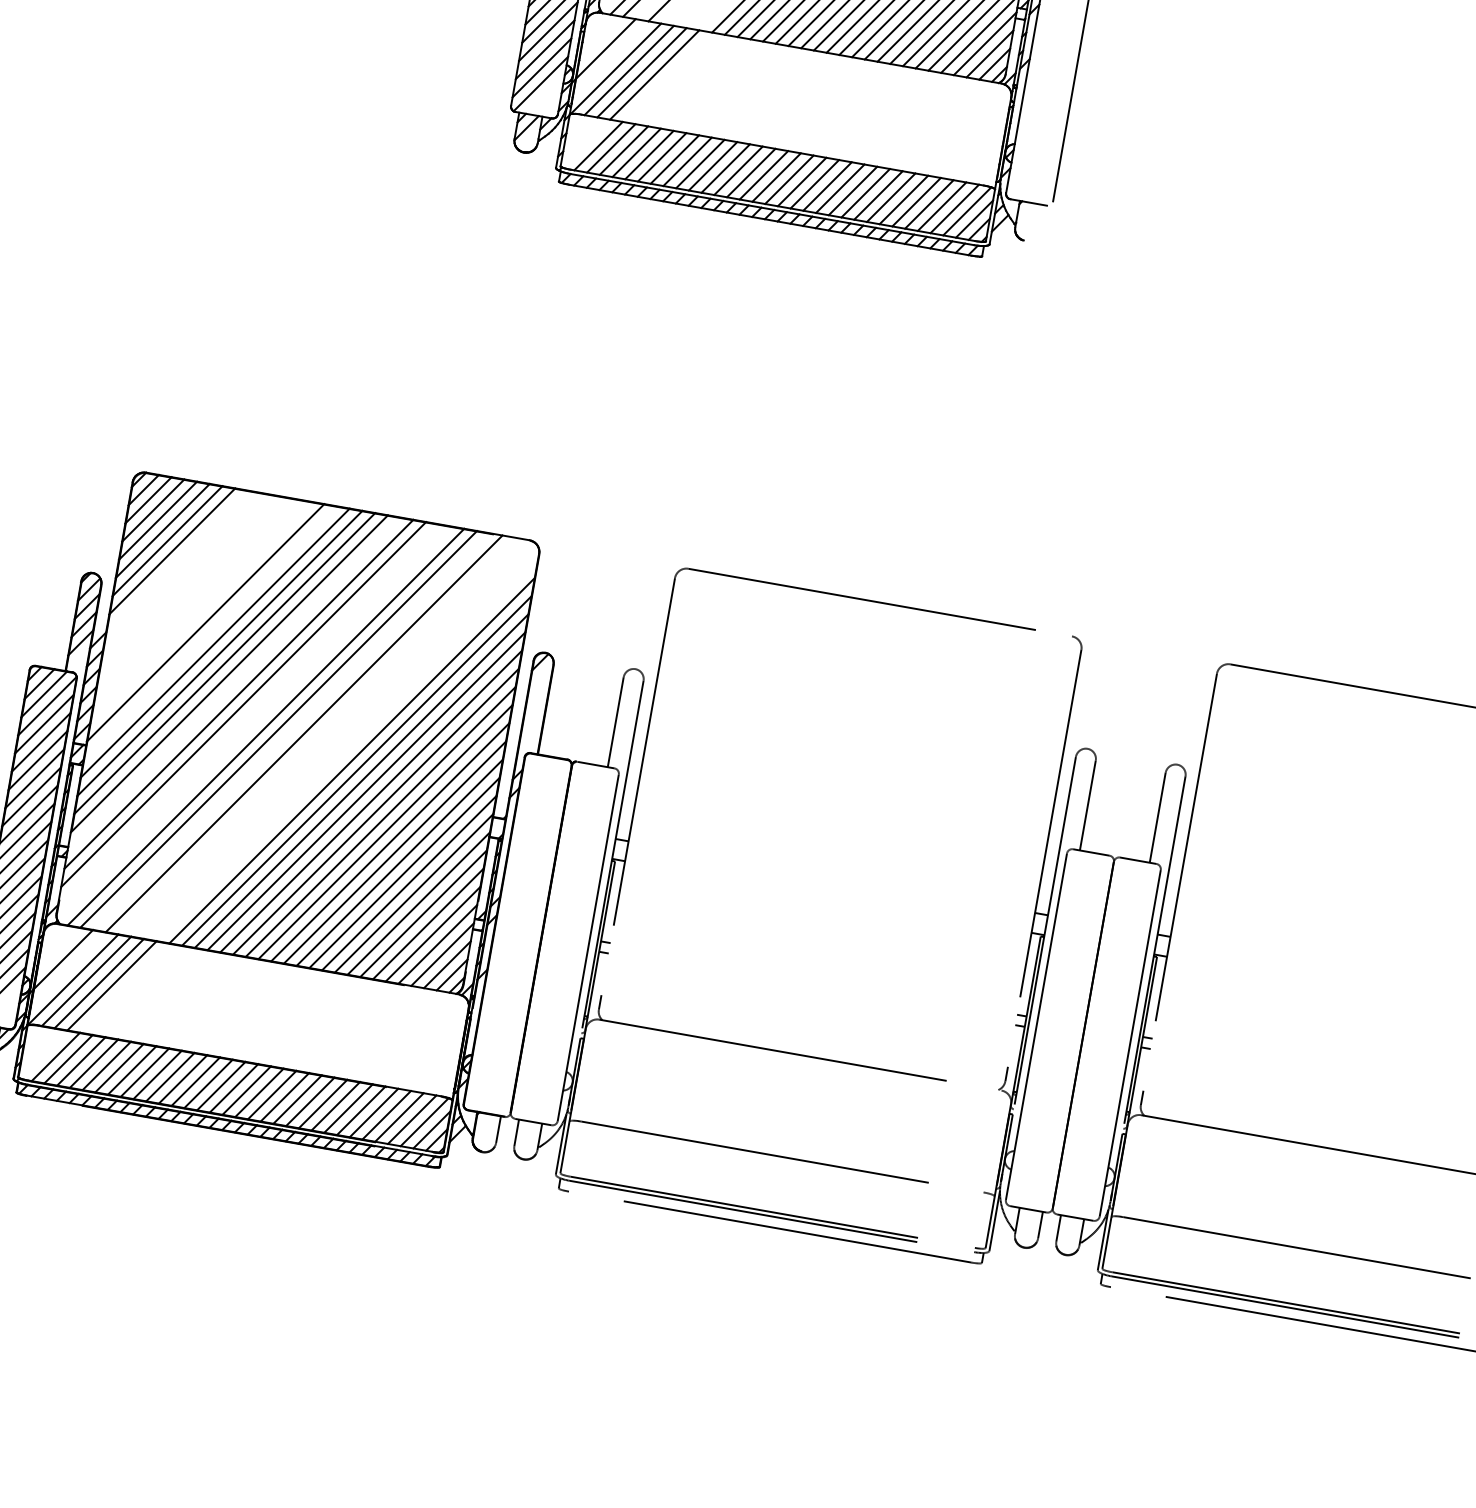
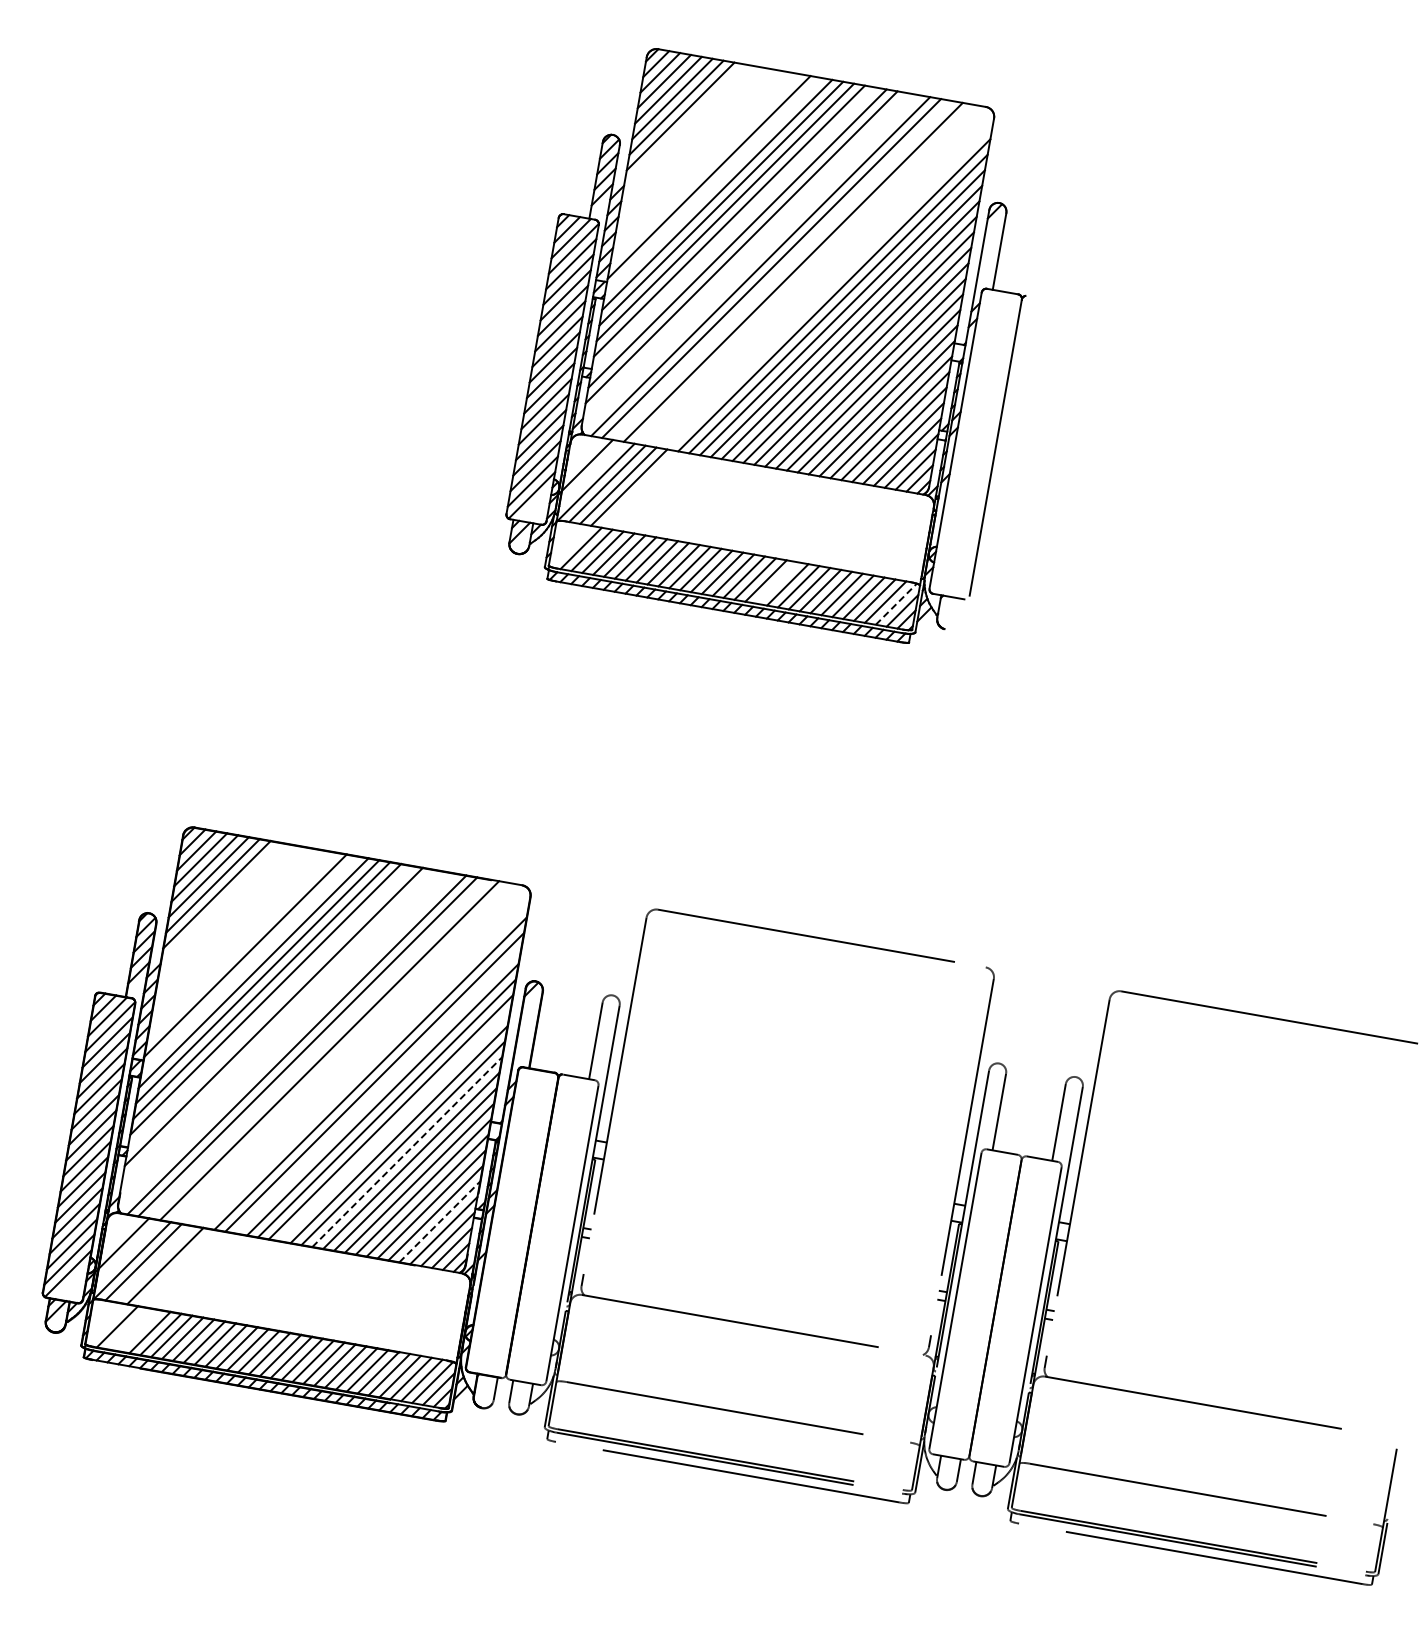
line: (827, 185) -> (776, 582), removed
line: (967, 210) -> (896, 603), solid -> dashed
line: (243, 704) -> (277, 1025), removed
line: (361, 780) -> (378, 1090), removed
line: (380, 821) -> (394, 1125), removed
line: (395, 851) -> (407, 1151), solid -> dashed
line: (433, 933) -> (440, 1221), solid -> dashed
line: (99, 982) -> (154, 1263), removed
line: (68, 1058) -> (128, 1328), removed
line: (80, 1061) -> (138, 1330), removed

